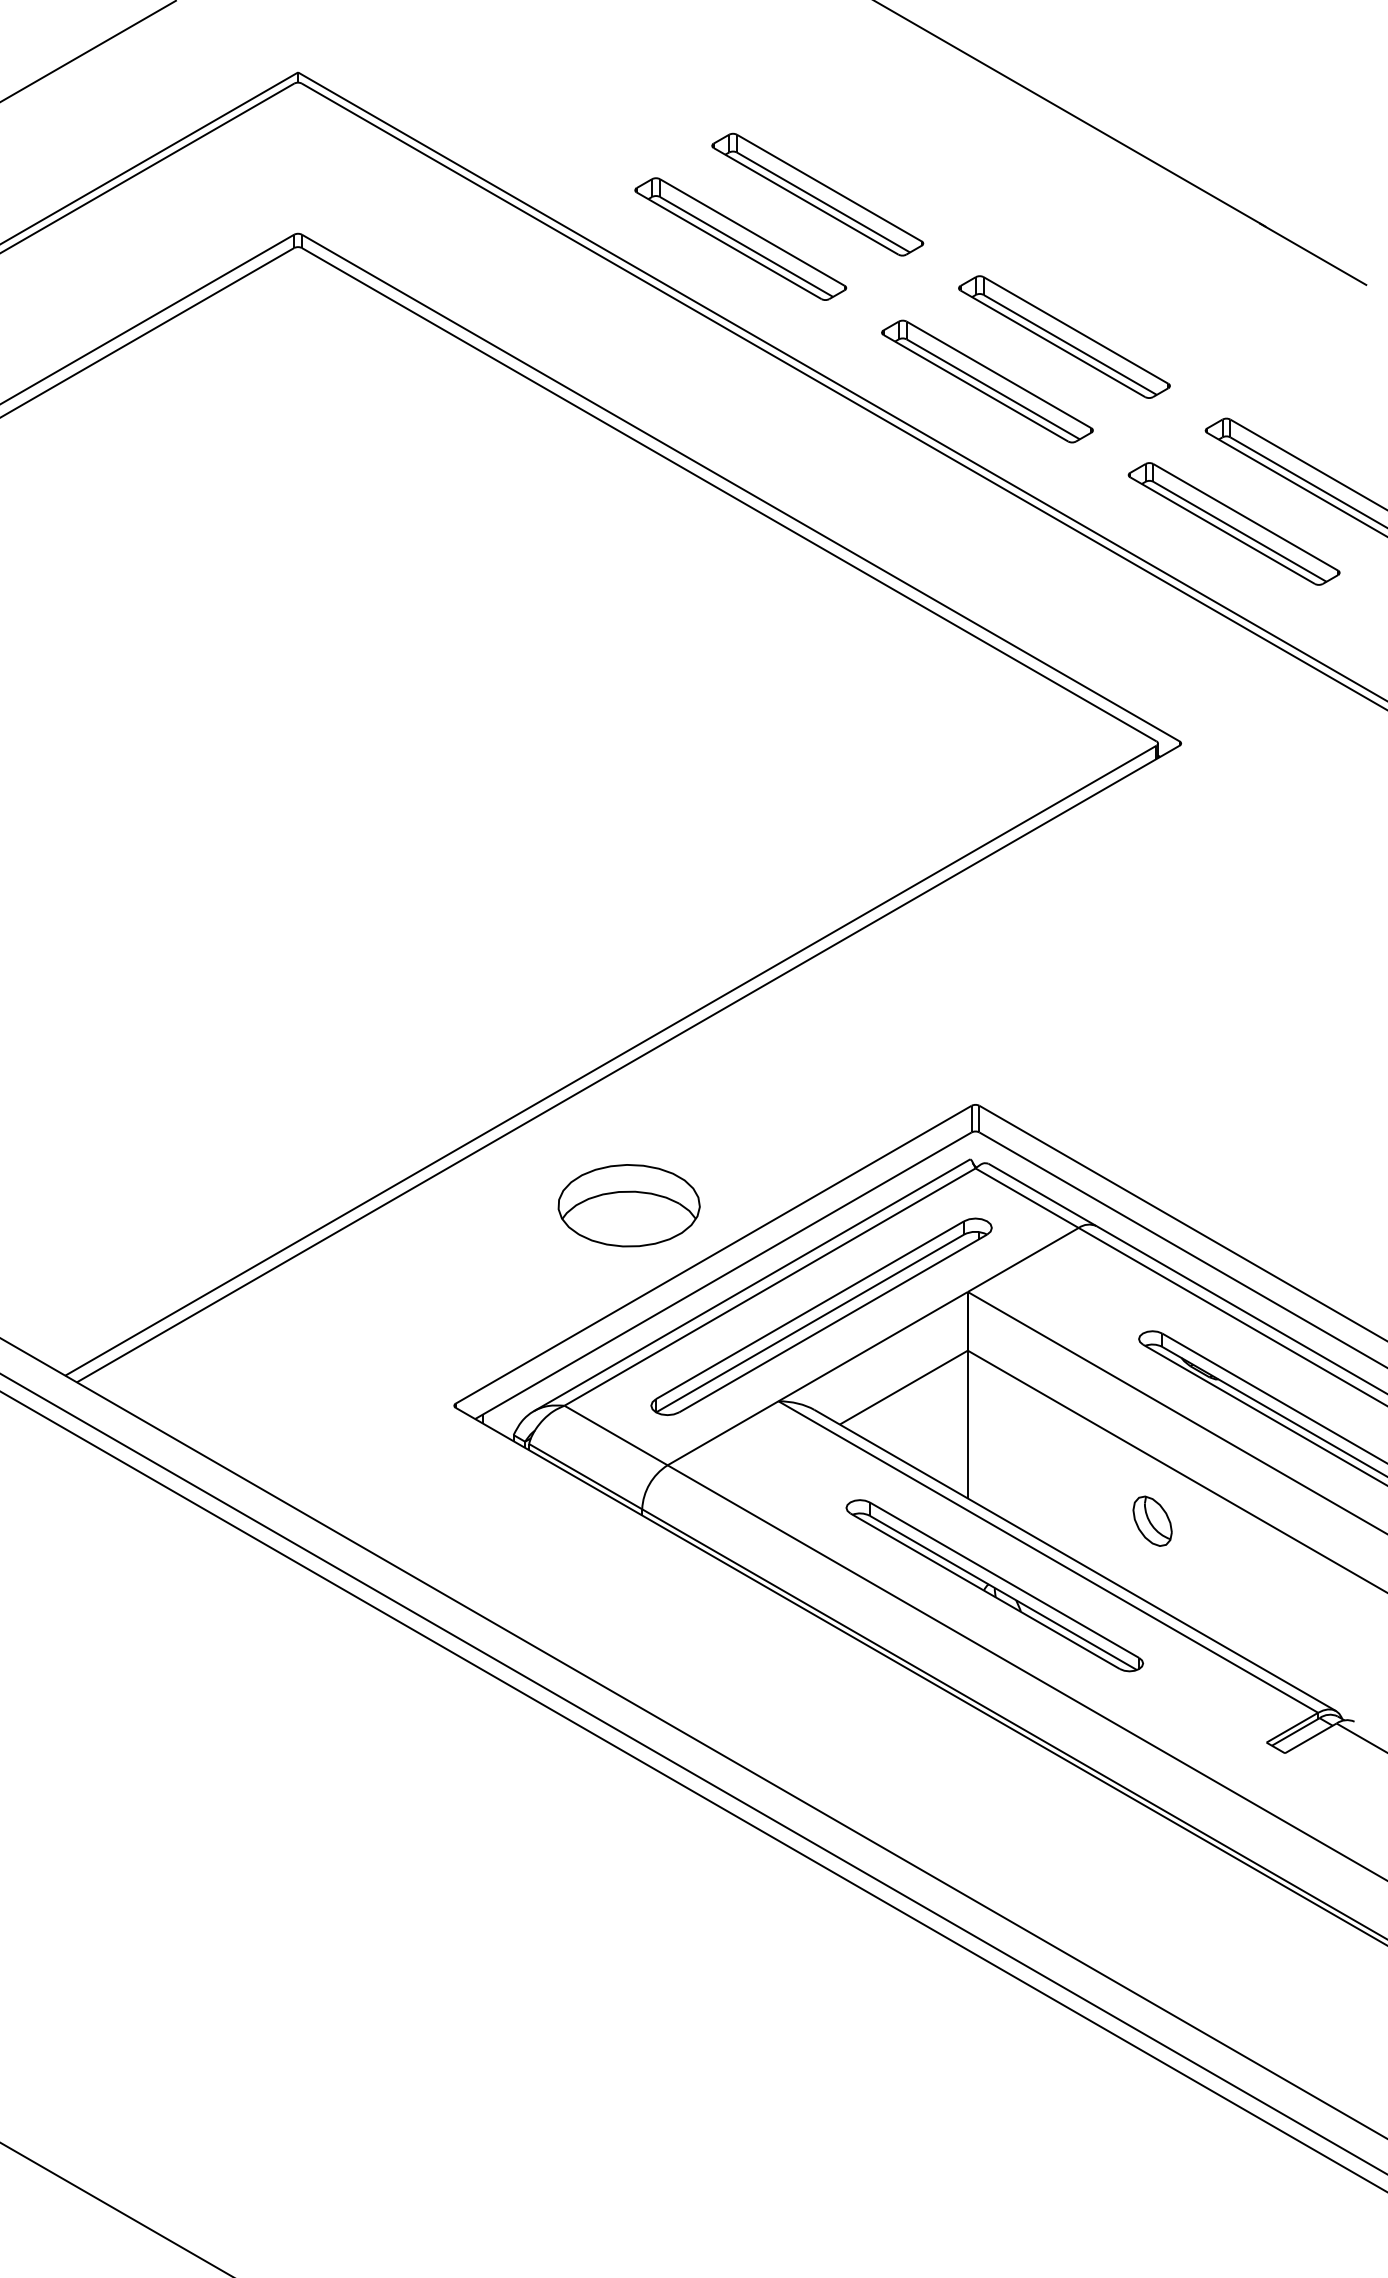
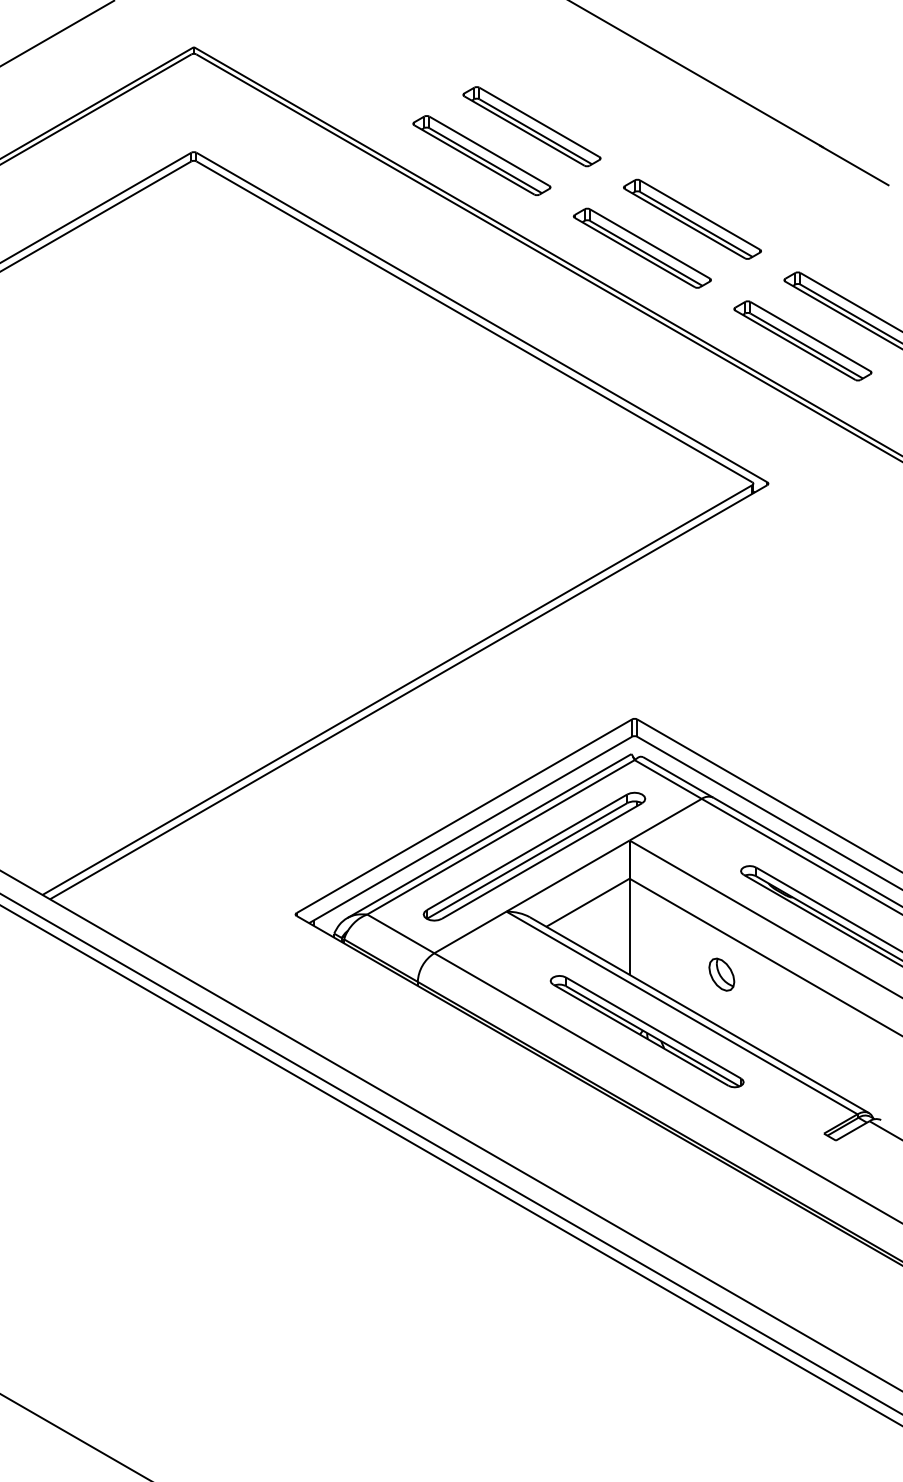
part: (629, 1205) -> (409, 784), removed
part: (1152, 1520) -> (721, 974), moved

